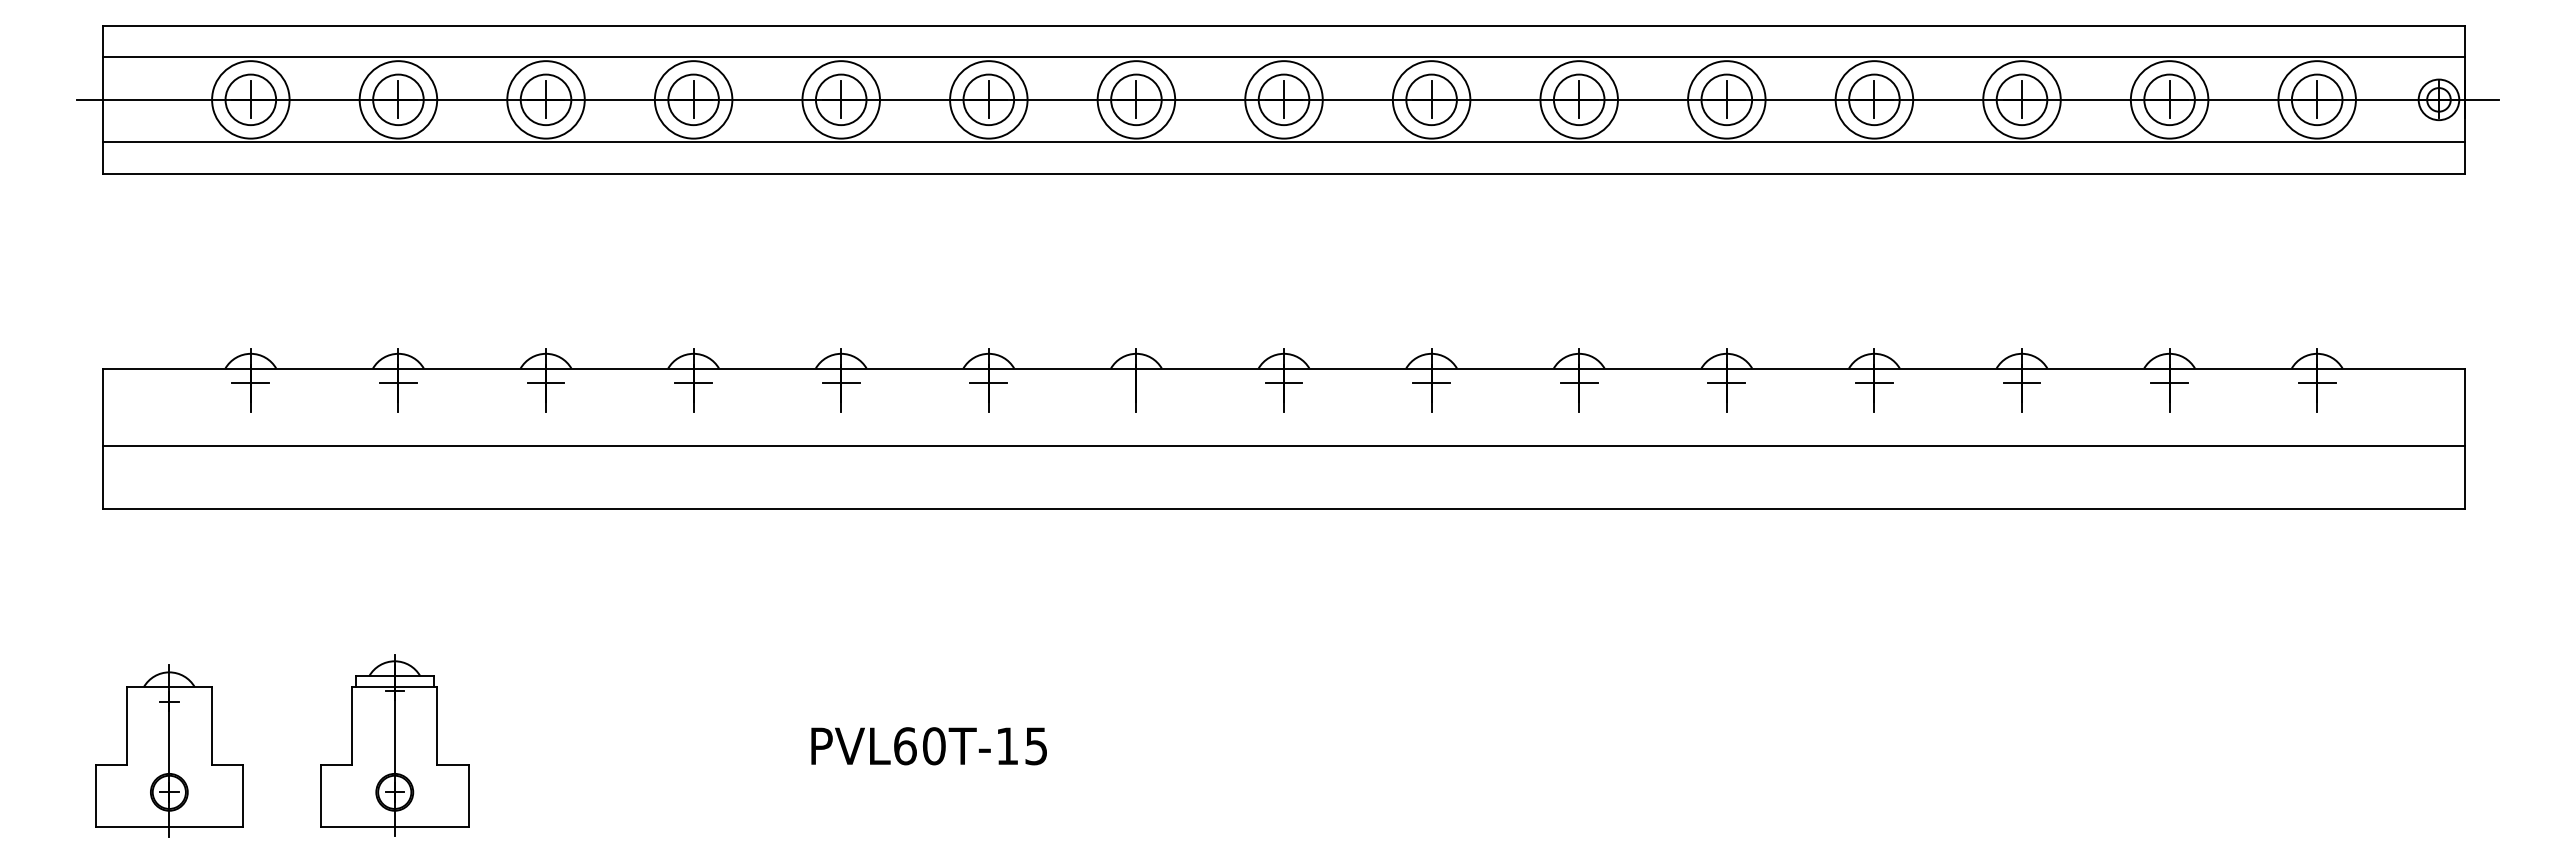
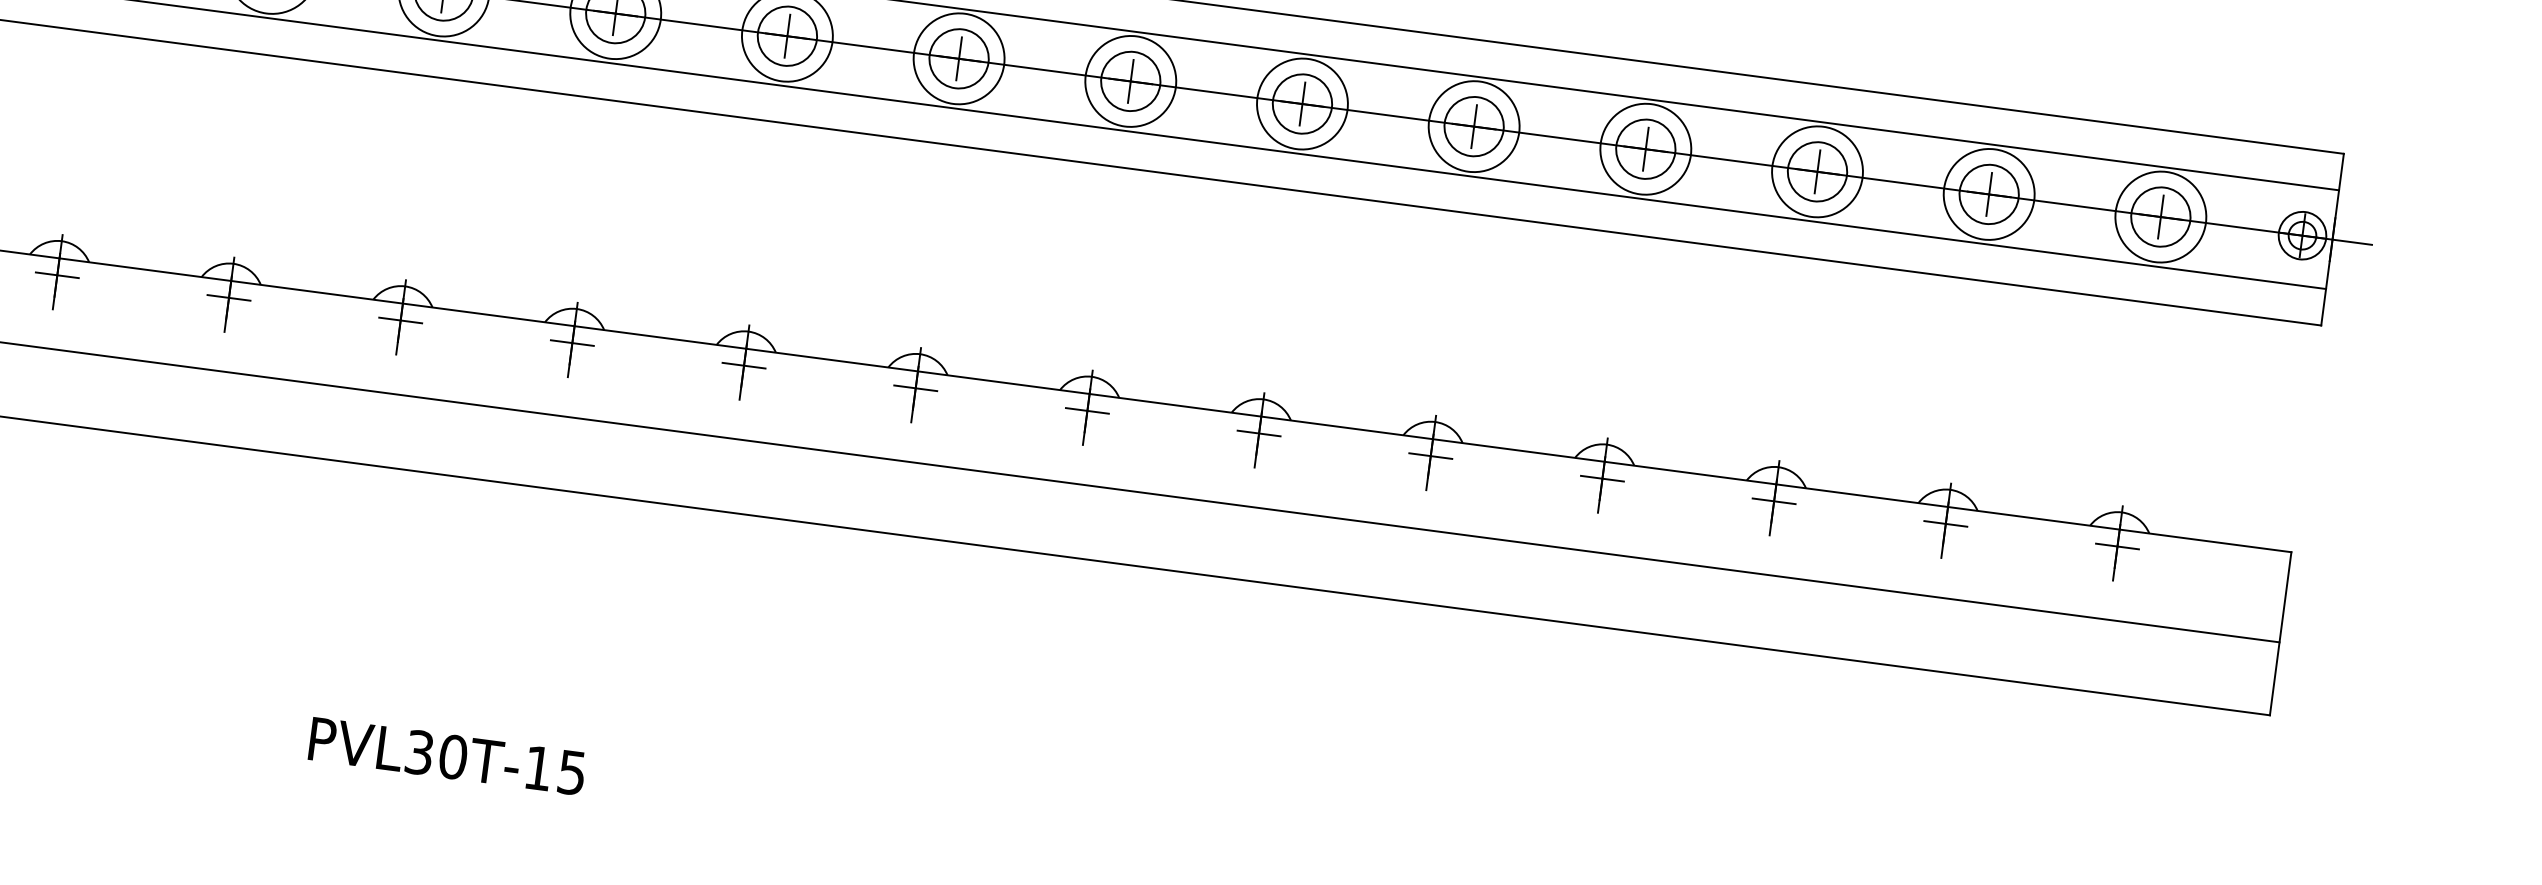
line: (1135, 383) -> (742, 365), added
text: (905, 746) -> (419, 753), PVL60T-15 -> PVL30T-15

